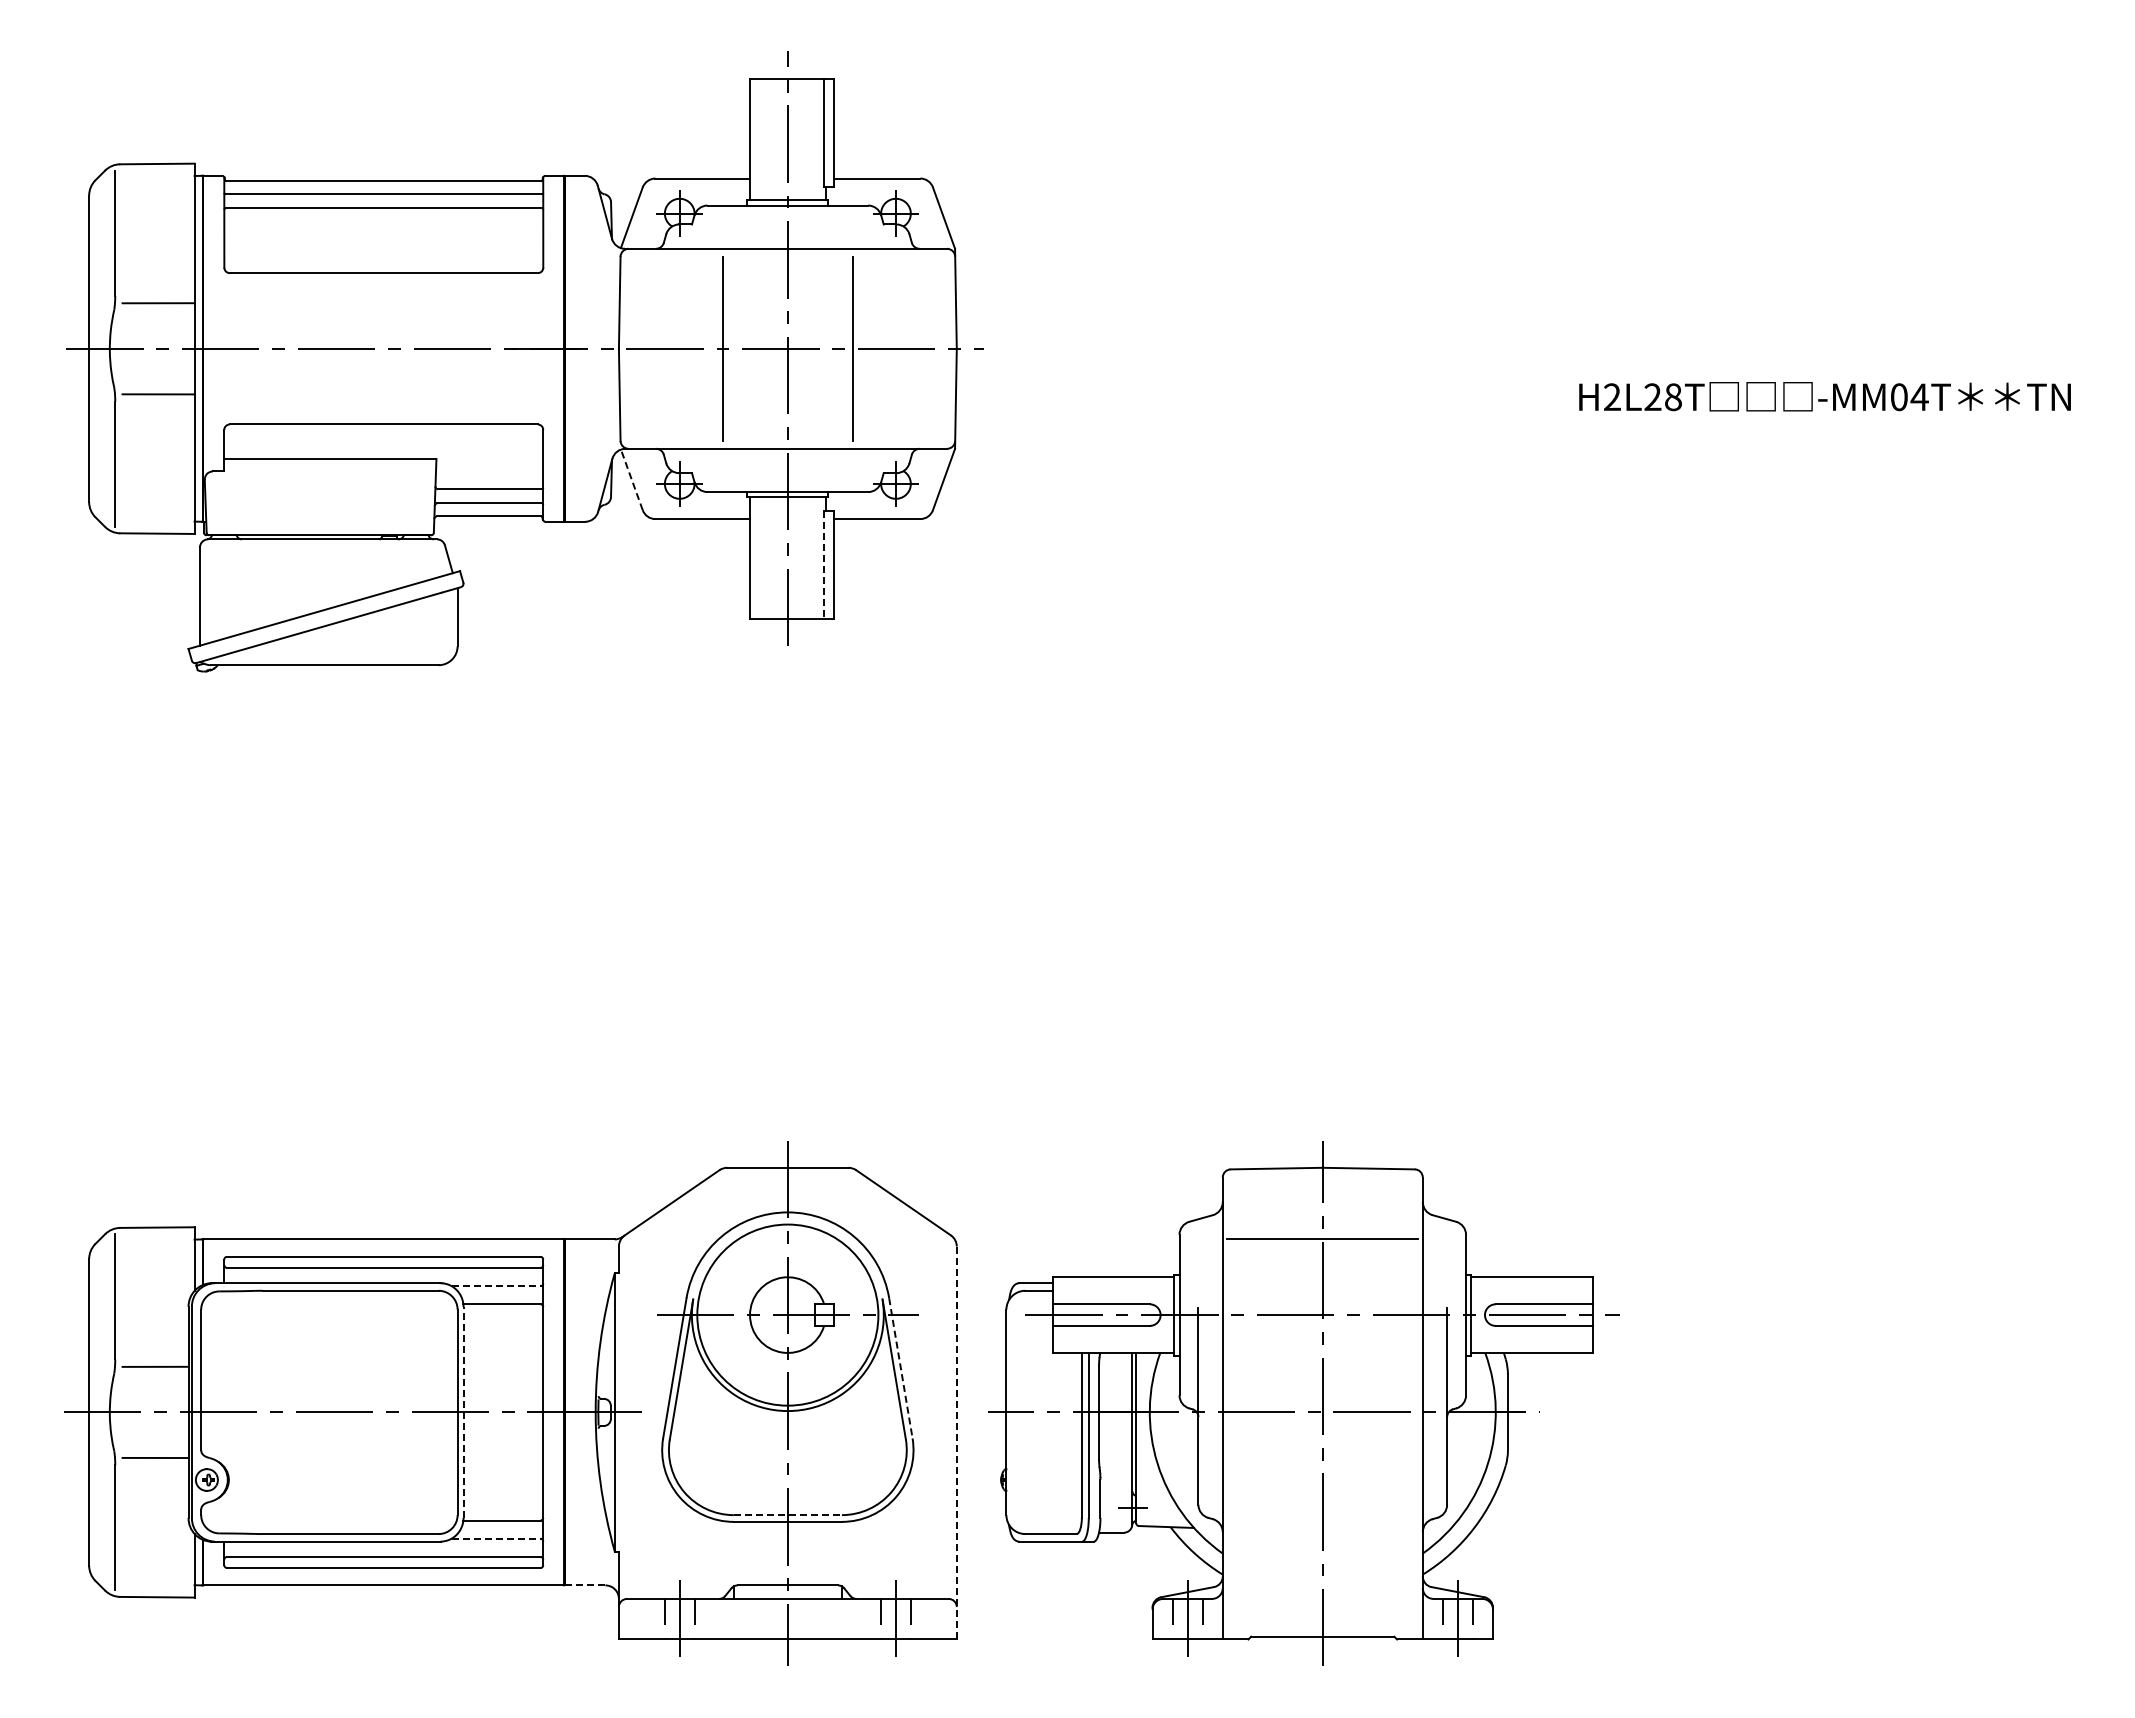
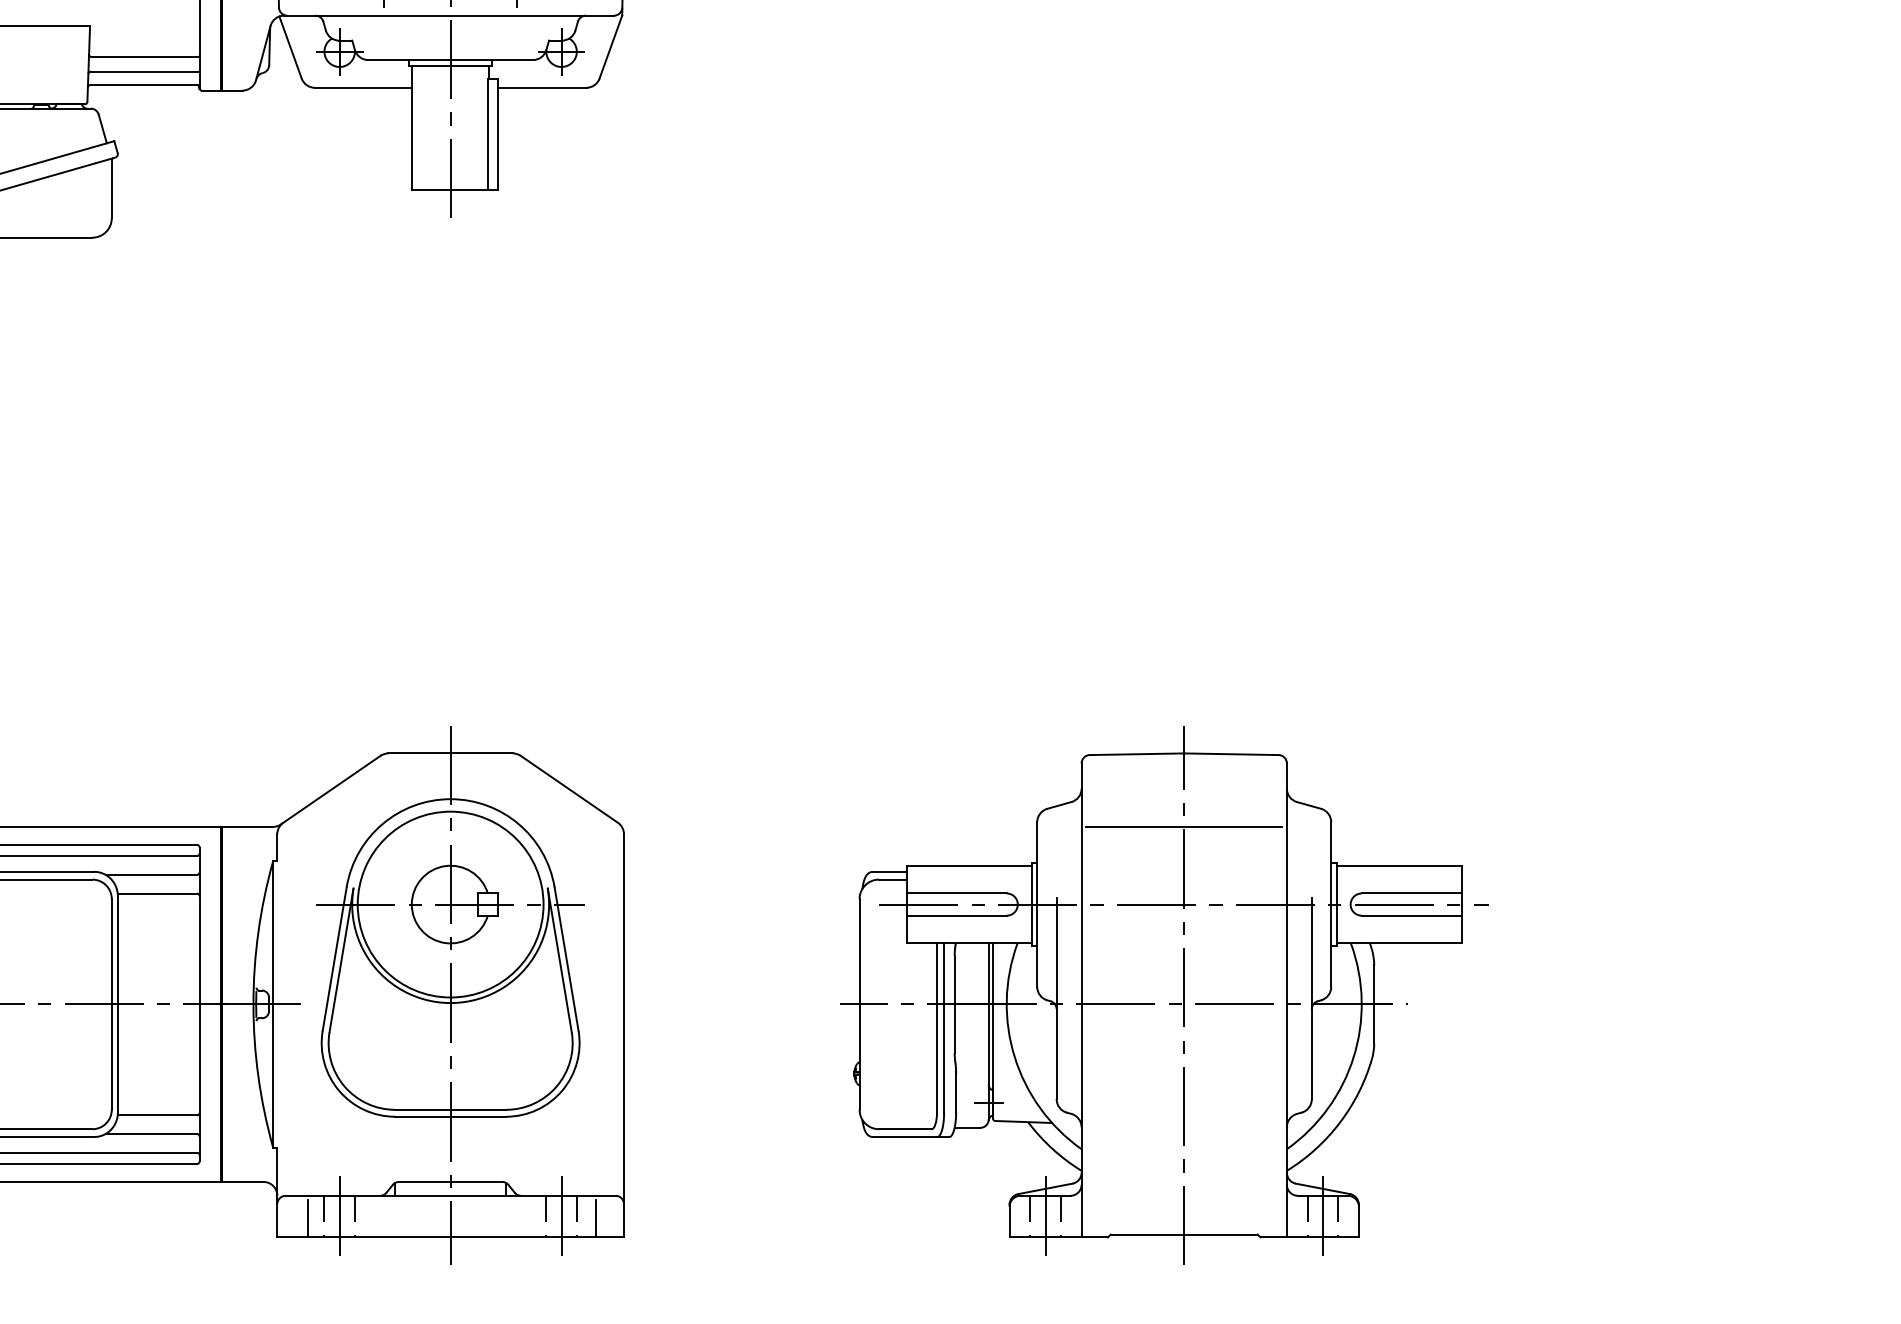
line: (631, 479) -> (290, 47), dashed -> solid
line: (824, 565) -> (488, 135), dashed -> solid
line: (496, 1286) -> (151, 875), dashed -> solid
line: (900, 1368) -> (566, 959), dashed -> solid
part: (1303, 1403) -> (1164, 995), moved
line: (463, 1411) -> (117, 1003), dashed -> solid
line: (956, 1443) -> (623, 1036), dashed -> solid
line: (788, 1515) -> (451, 1110), dashed -> solid
line: (496, 1538) -> (151, 1133), dashed -> solid
line: (585, 1585) -> (243, 1182), dashed -> solid
line: (648, 1621) -> (307, 1218), added
line: (929, 1621) -> (595, 1218), added

